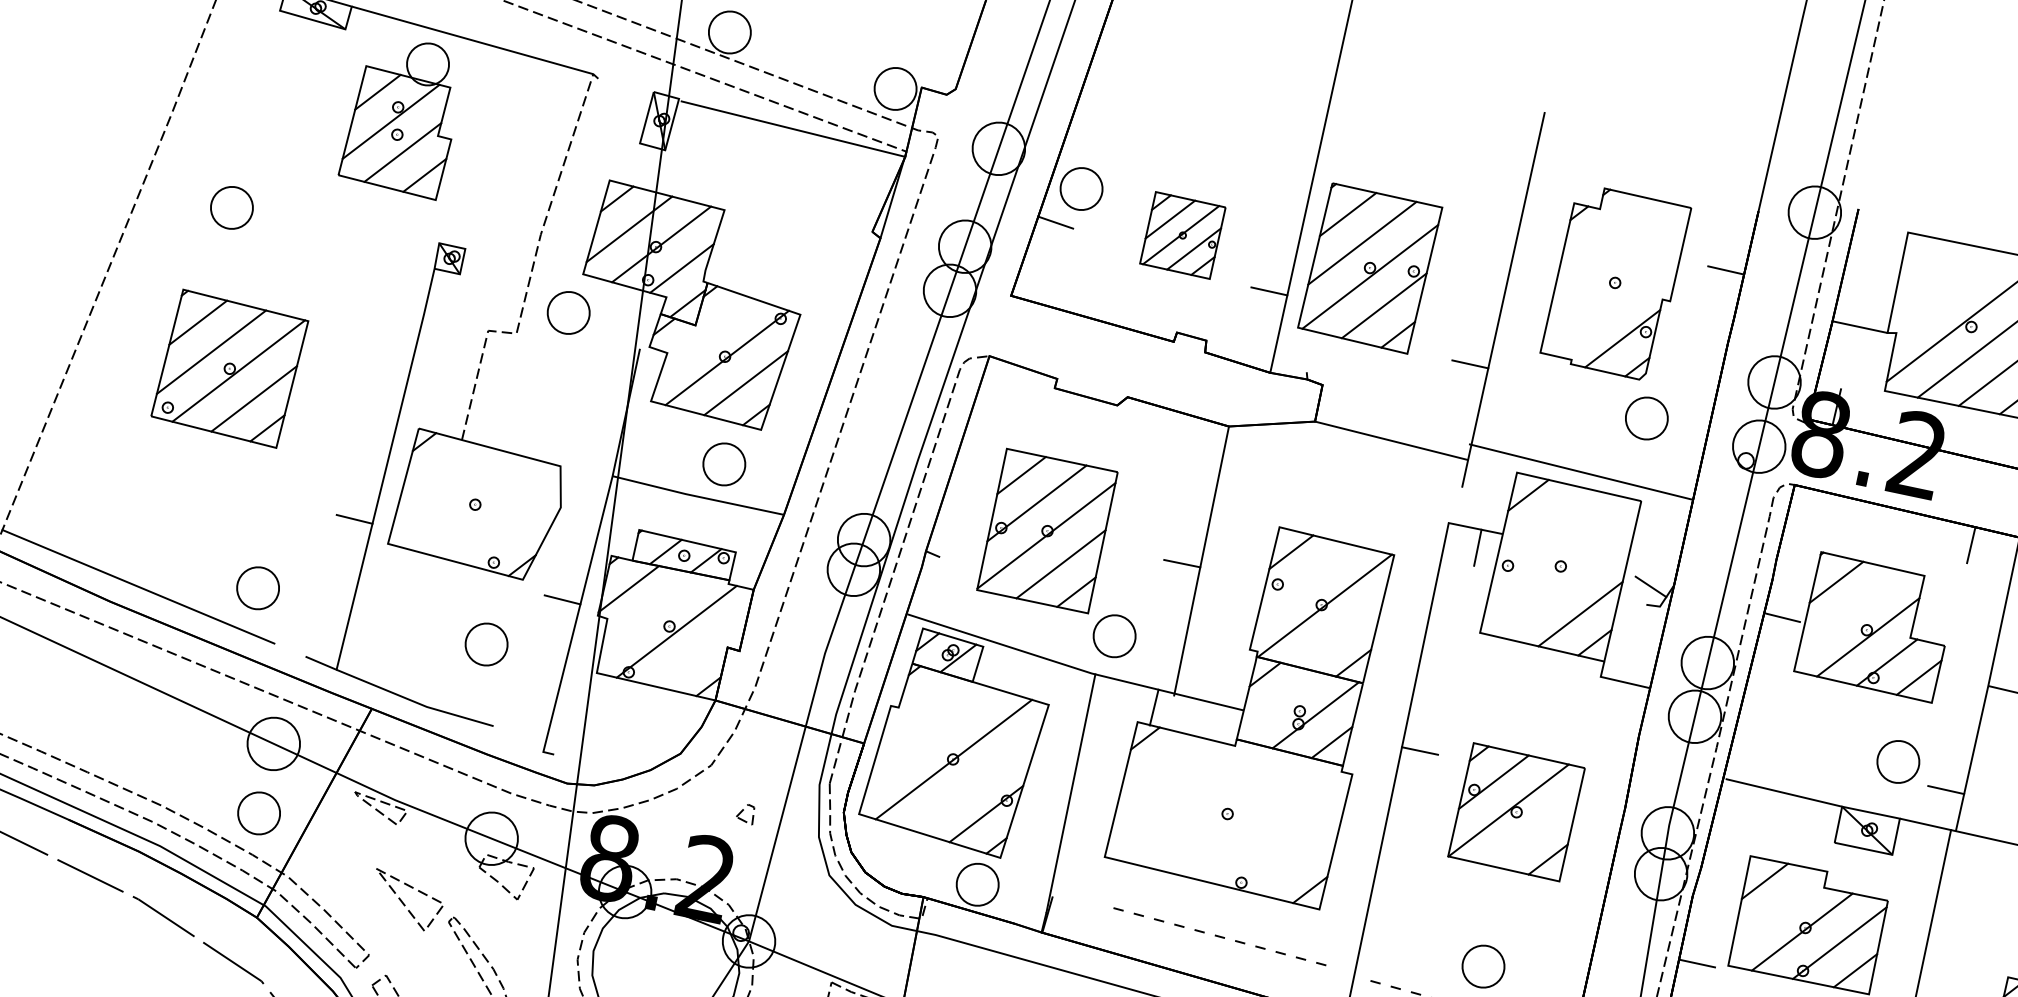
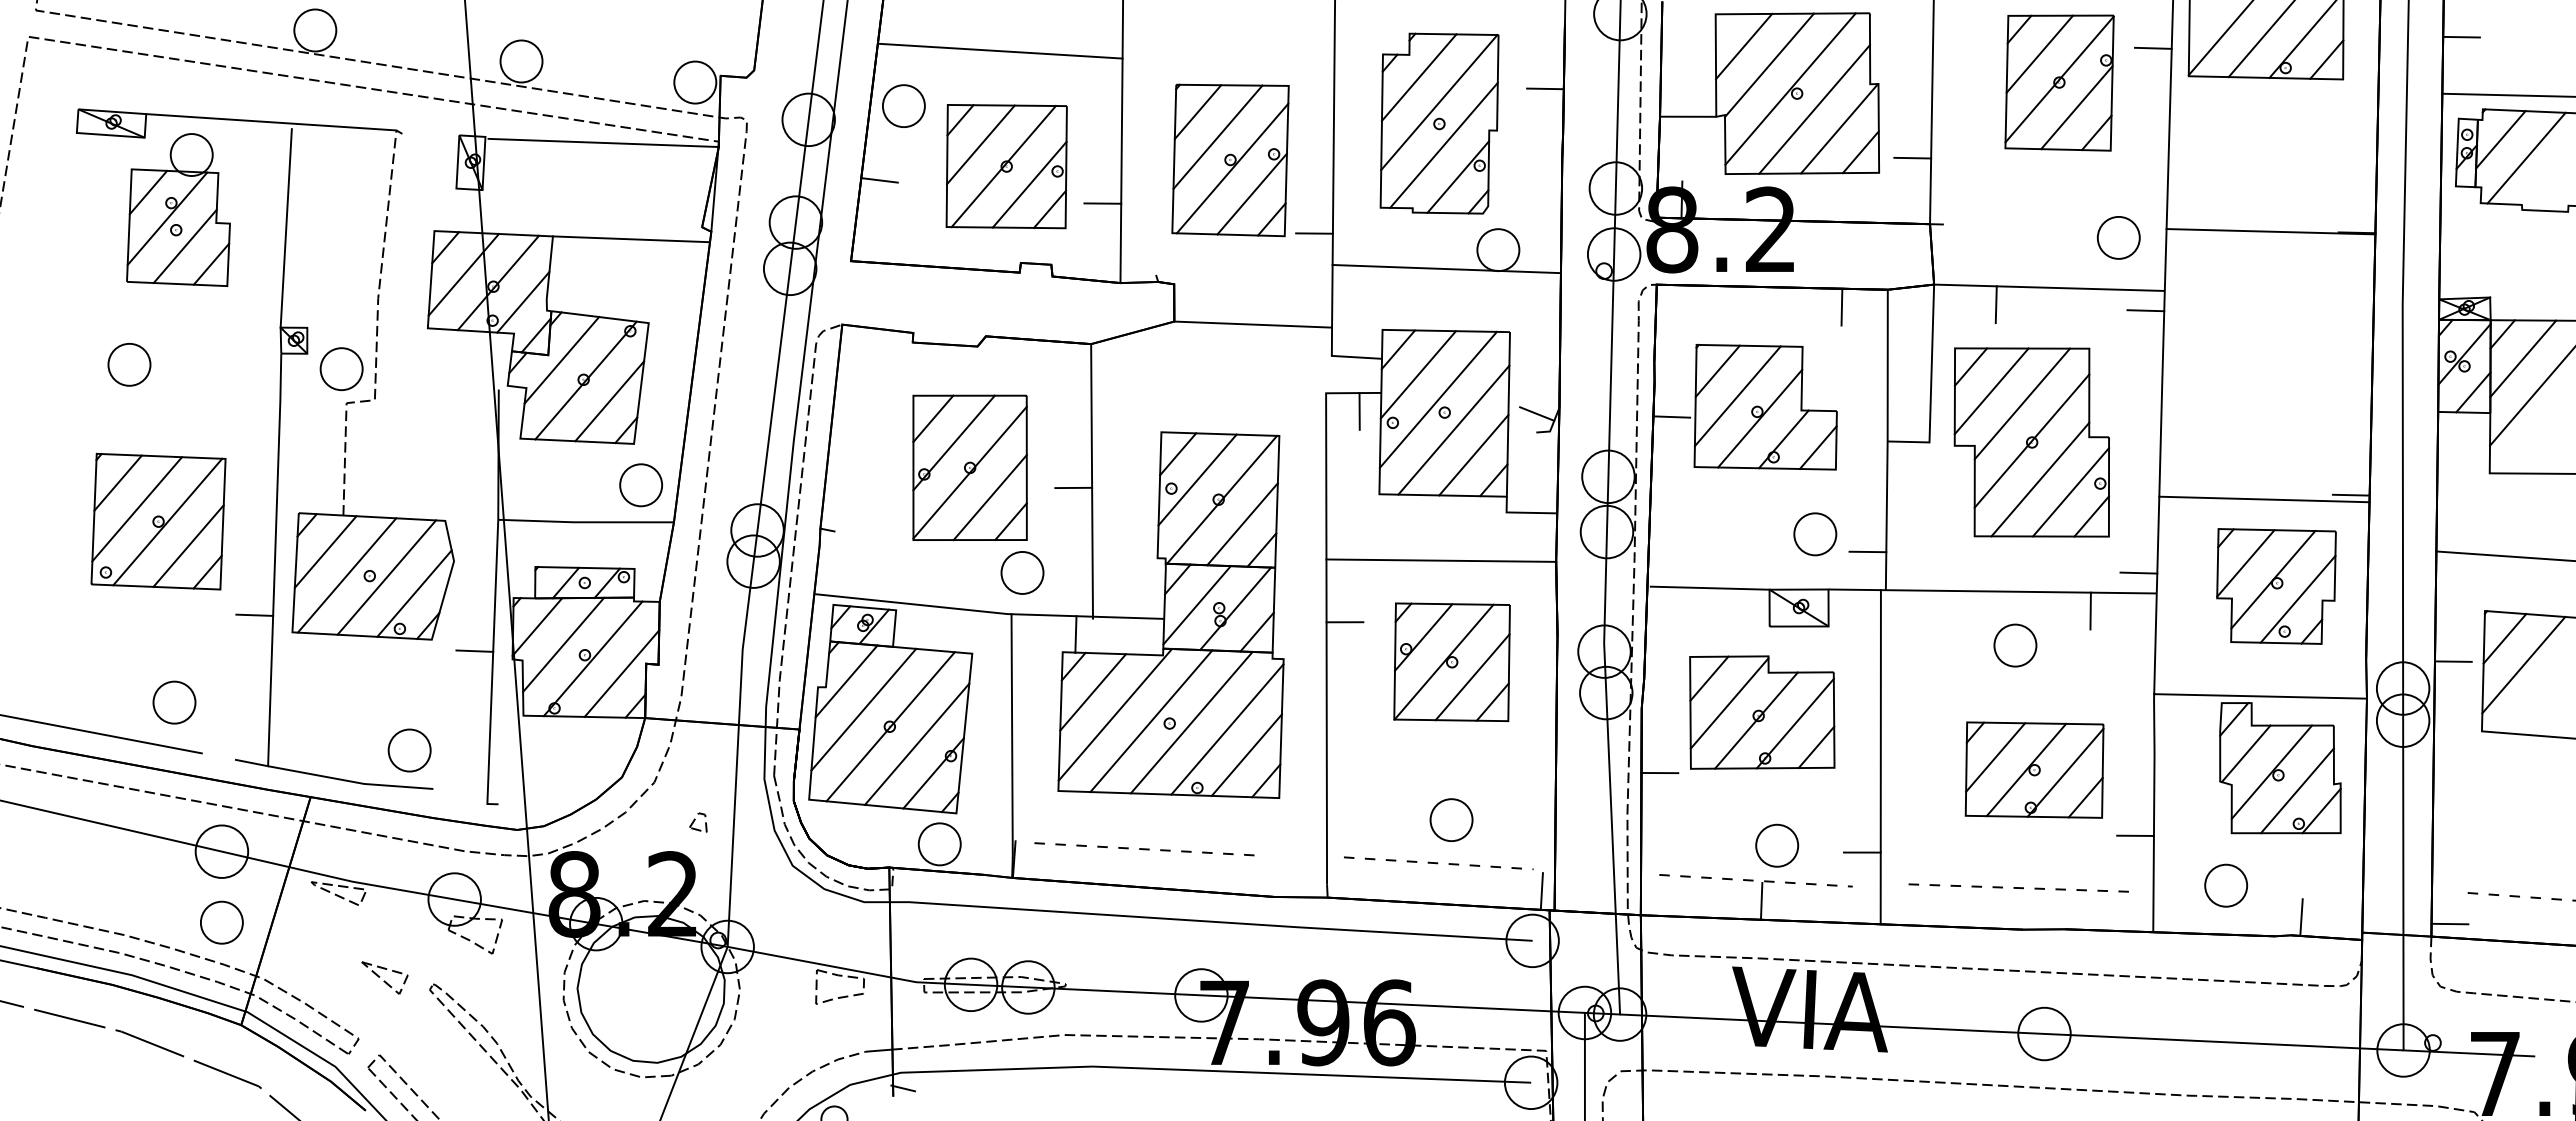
part: (403, 115) -> (178, 209), moved
line: (1199, 120) -> (999, 50), added
line: (464, 147) -> (285, 228), added
part: (1081, 188) -> (903, 105), moved
part: (232, 207) -> (129, 364), moved
line: (799, 229) -> (630, 239), added
line: (1604, 233) -> (1418, 77), added
part: (1182, 235) -> (1006, 166), size x1.67
line: (1619, 261) -> (1439, 102), added
part: (1369, 268) -> (1230, 160), moved
line: (1929, 270) -> (1744, 46), added
line: (1949, 293) -> (1768, 65), added
line: (1614, 303) -> (1443, 144), added
part: (568, 313) -> (341, 369), moved
line: (707, 333) -> (561, 360), added
part: (229, 368) -> (158, 521), moved
part: (723, 464) -> (640, 485), moved
line: (437, 471) -> (325, 551), added
line: (1580, 472) -> (1446, 269), moved
line: (1486, 493) -> (1356, 356), added
line: (452, 499) -> (346, 575), added
line: (491, 509) -> (386, 577), added
line: (1542, 523) -> (1417, 374), added
line: (515, 530) -> (414, 593), added
part: (1046, 530) -> (969, 467), moved
line: (1556, 552) -> (1437, 399), added
line: (1305, 580) -> (1197, 479), added
line: (1565, 584) -> (1453, 429), added
line: (650, 611) -> (563, 644), added
line: (1850, 611) -> (1737, 396), added
line: (1339, 634) -> (1242, 524), added
part: (486, 644) -> (409, 750), moved
line: (701, 651) -> (621, 673), added
line: (1278, 703) -> (1196, 605), added
line: (920, 706) -> (846, 681), added
line: (1527, 710) -> (1441, 560), added
line: (930, 737) -> (863, 709), added
line: (1158, 767) -> (1092, 692), added
line: (976, 781) -> (917, 743), added
line: (1176, 793) -> (1115, 714), added
line: (1210, 808) -> (1151, 721), added
line: (1249, 817) -> (1191, 722), added
line: (1282, 831) -> (1227, 729), added
line: (1533, 831) -> (1472, 677), added
line: (1296, 860) -> (1246, 754), added
part: (406, 900) -> (384, 977), size x0.62
line: (1779, 909) -> (1729, 703), added
line: (1219, 936) -> (1144, 849), moved

